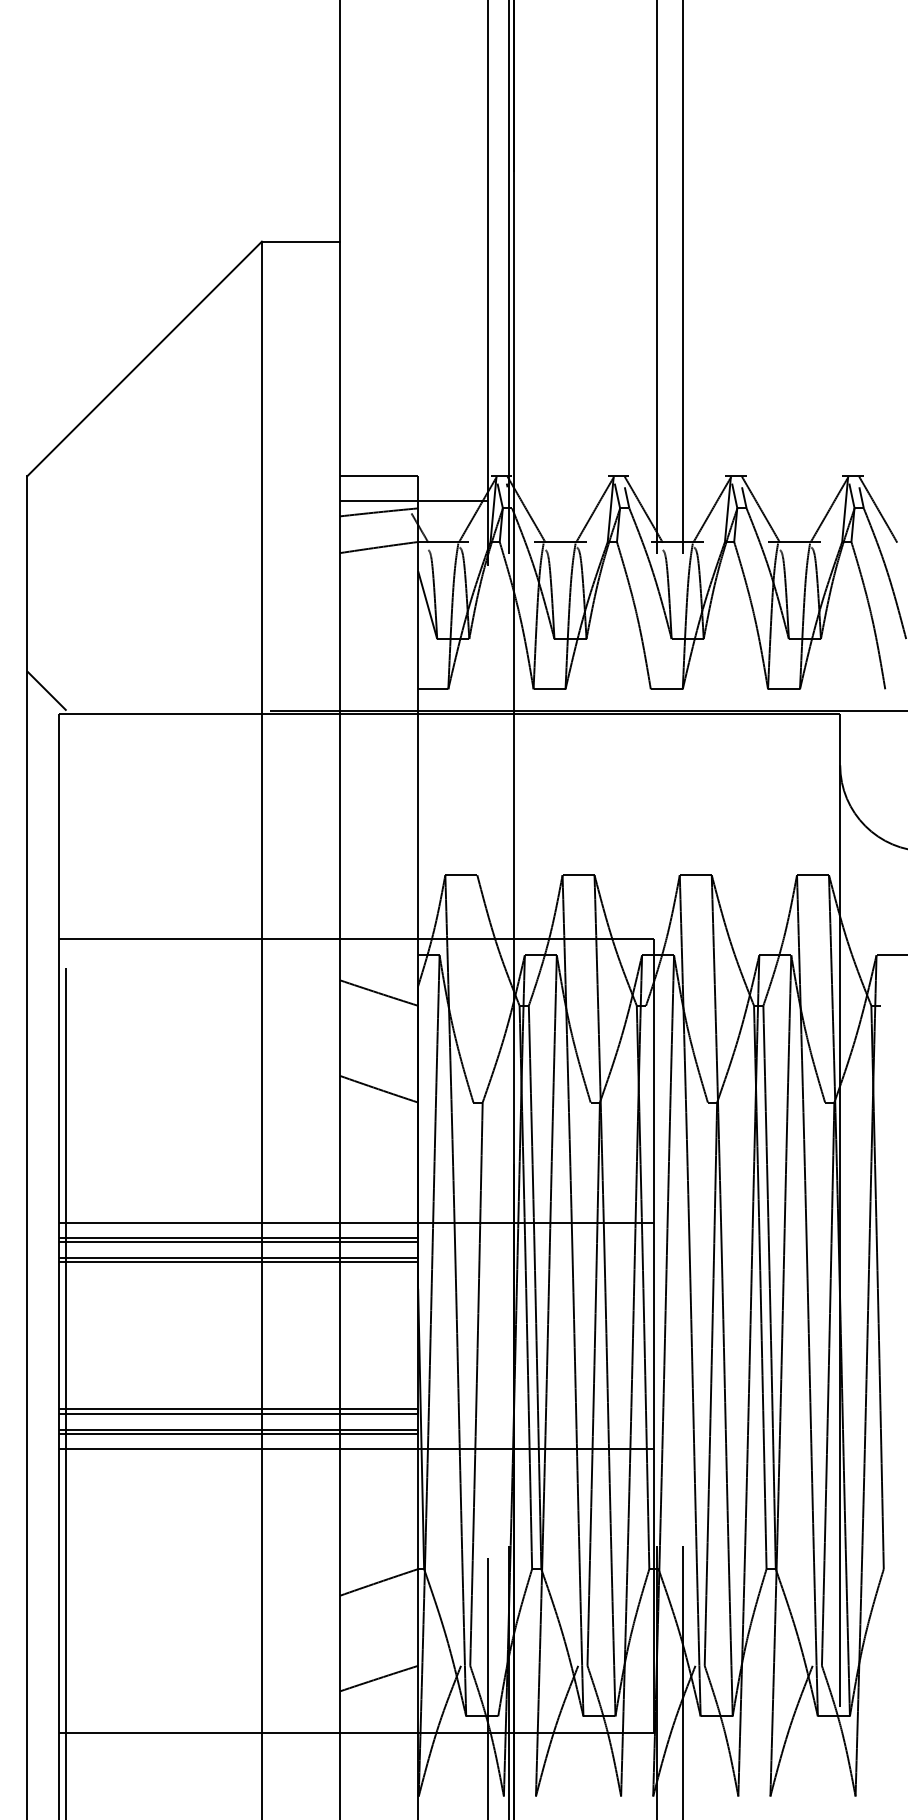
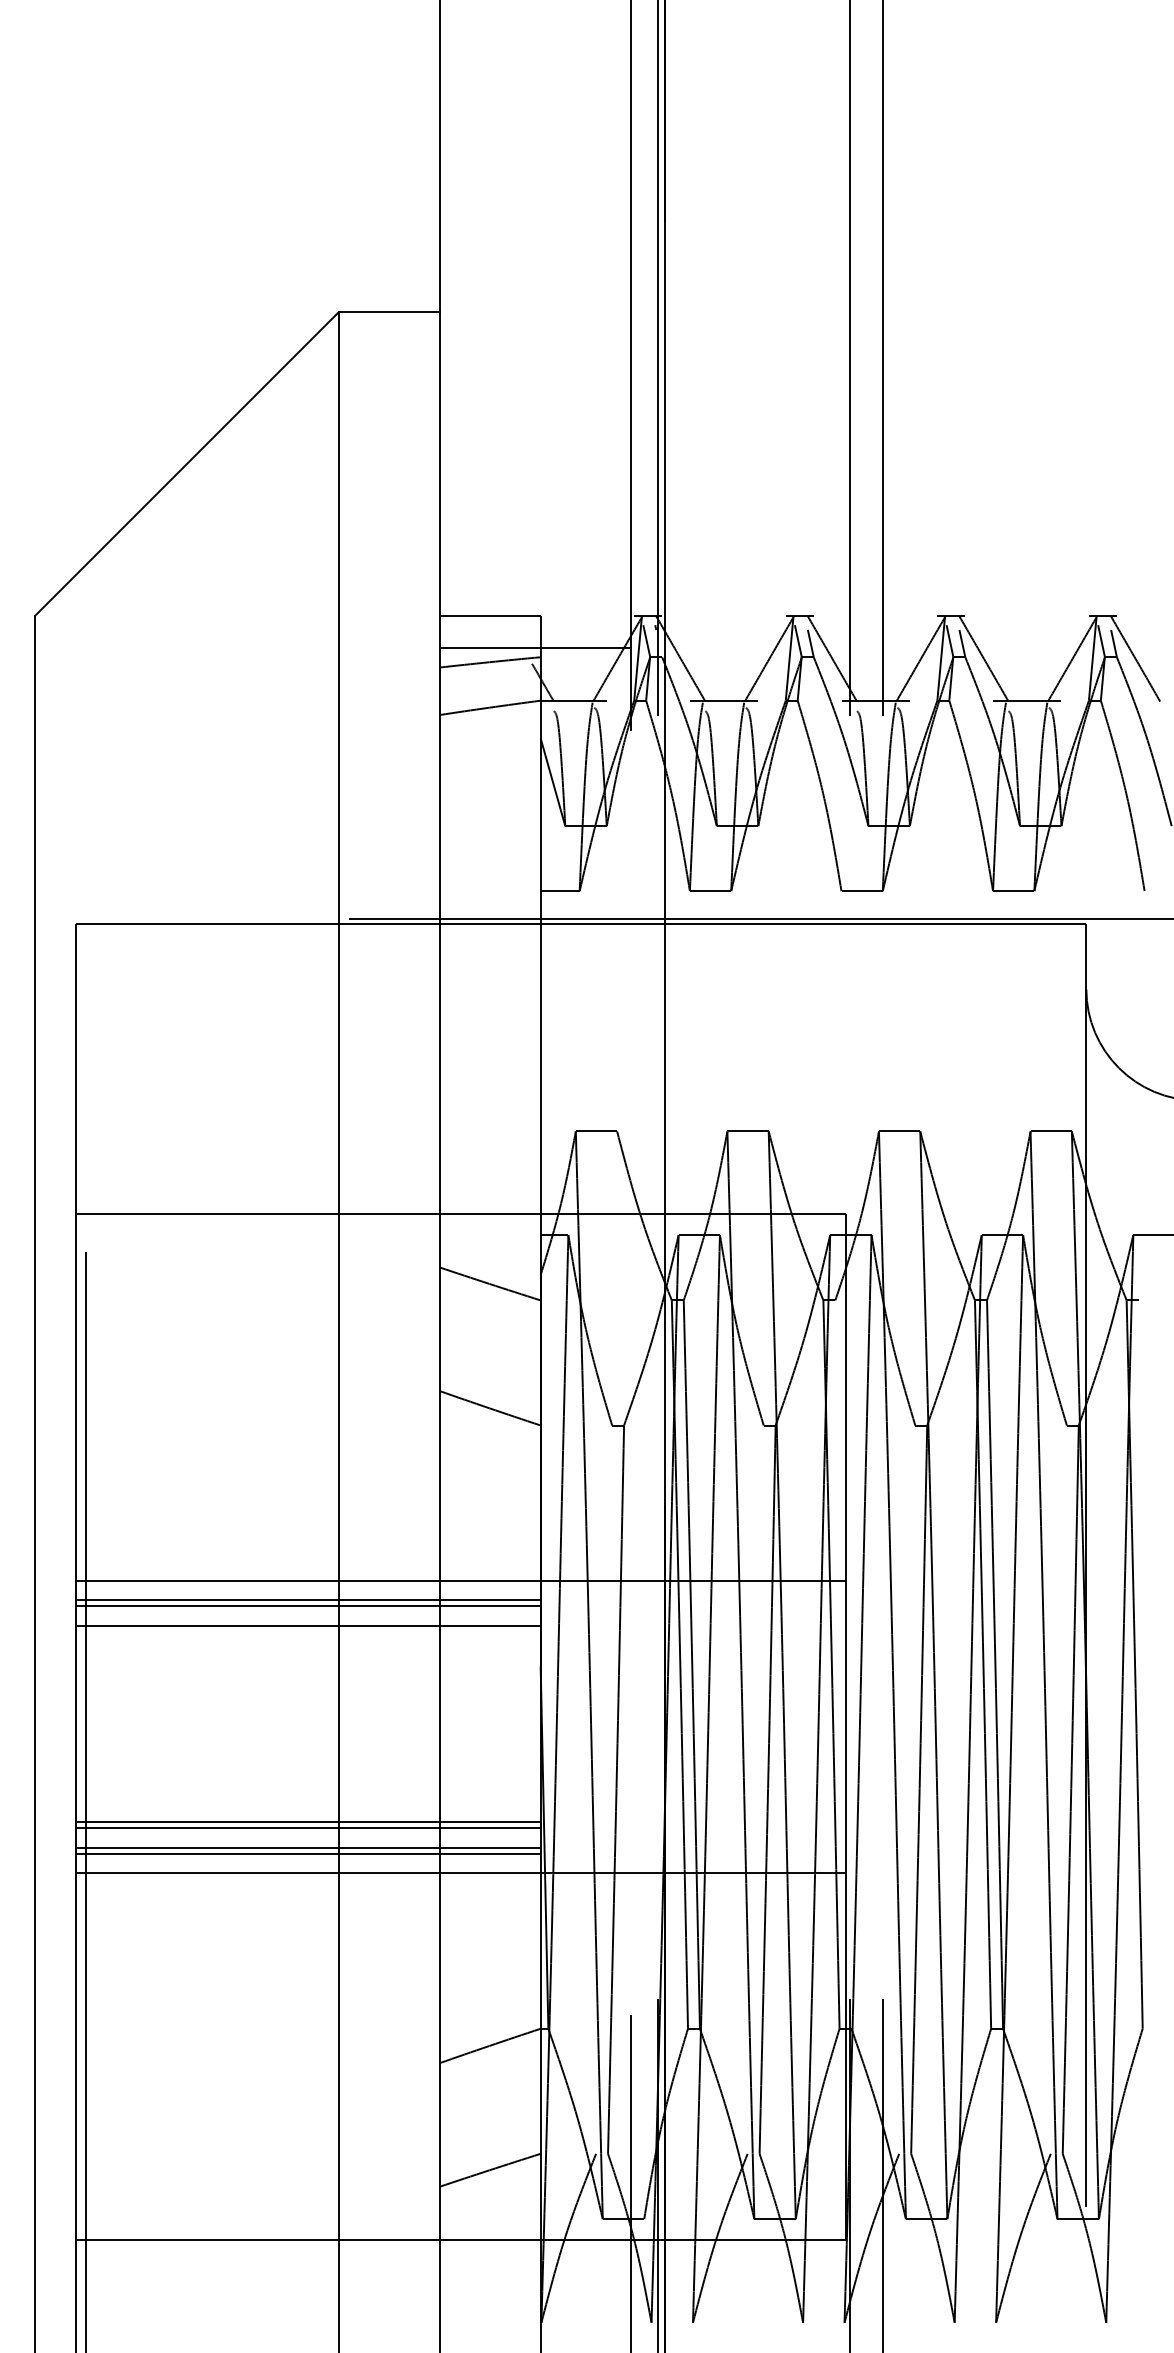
line: (46, 691) -> (60, 893), removed
line: (237, 1261) -> (307, 1631), removed

